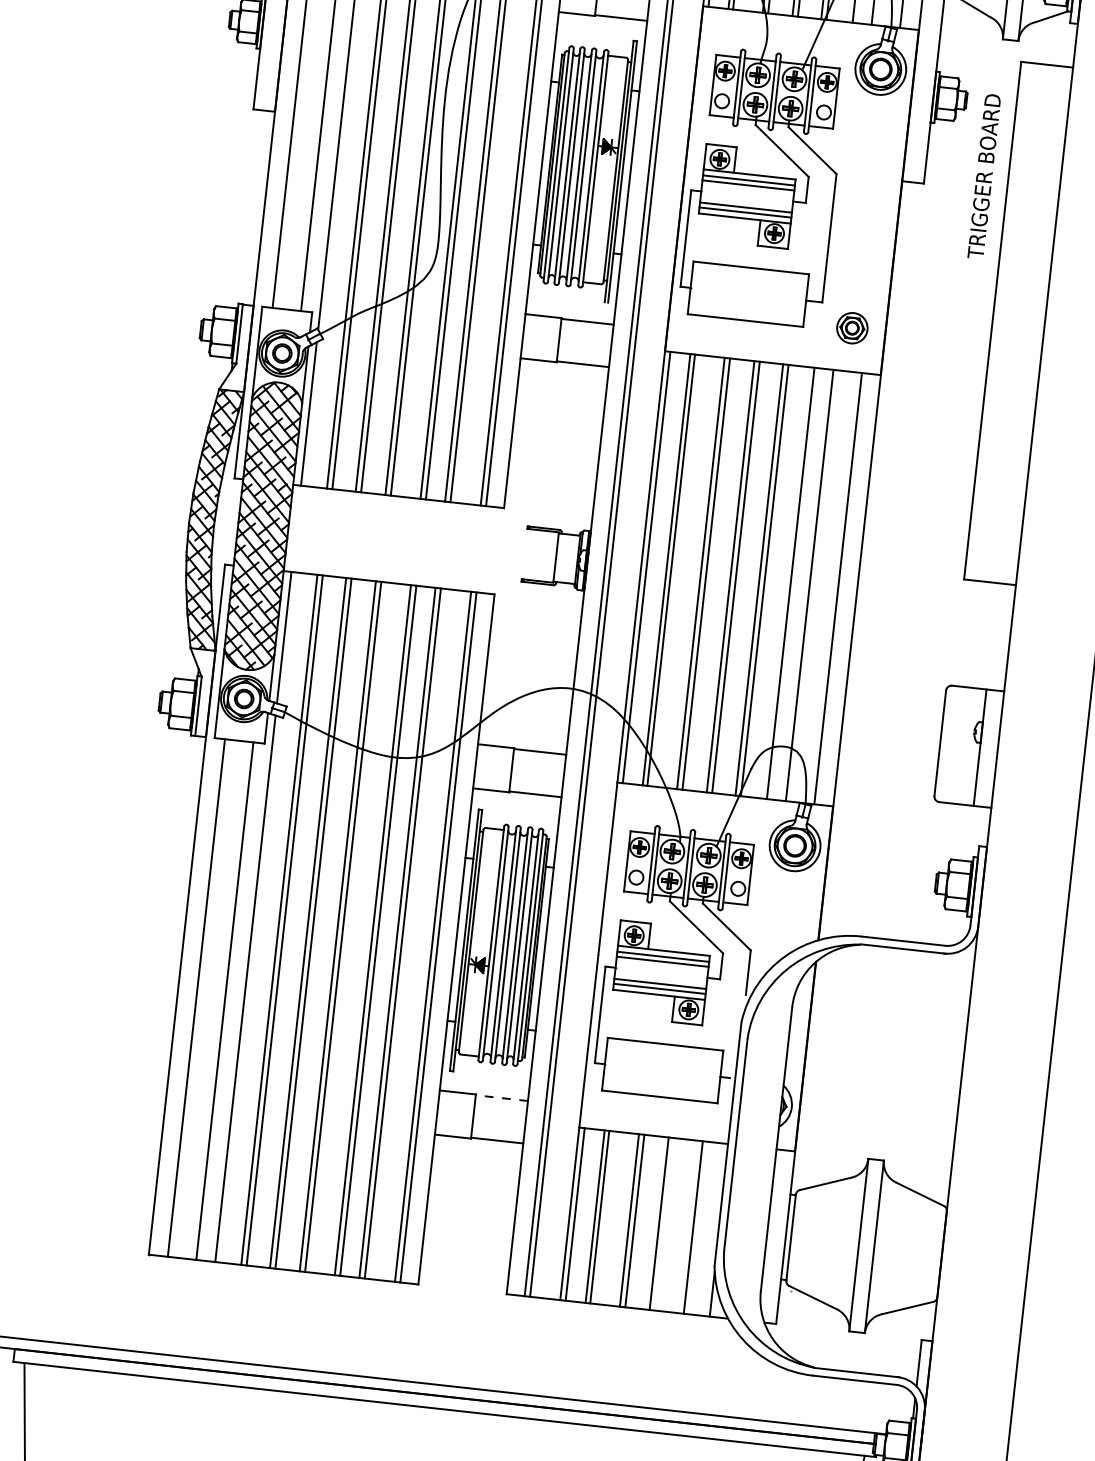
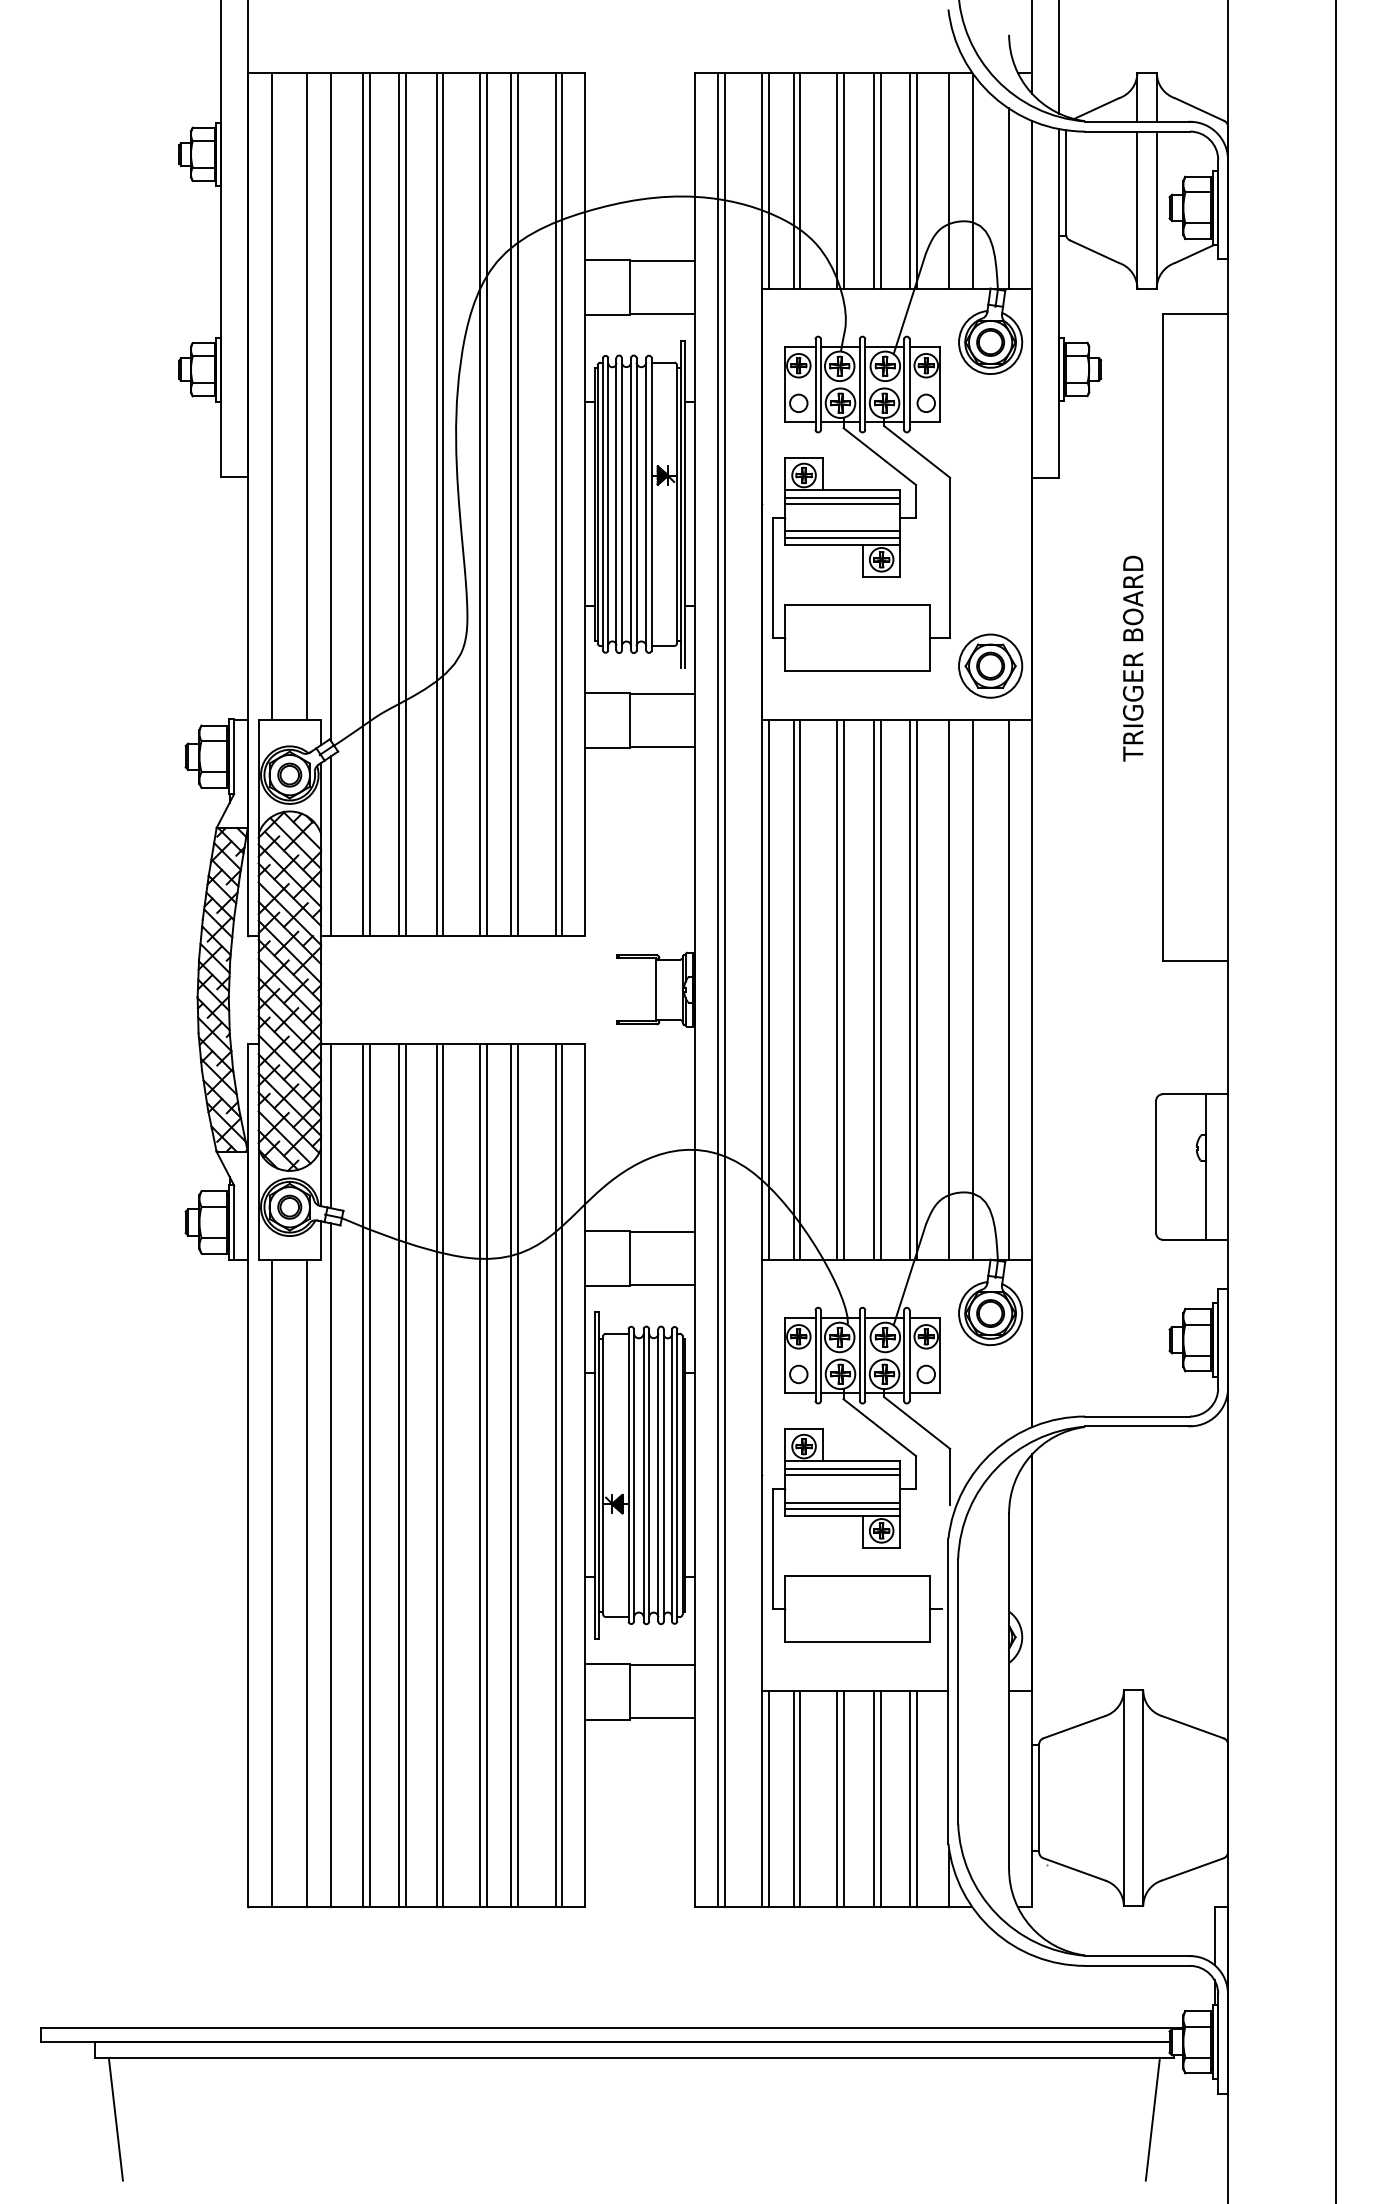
text: (984, 176) -> (1133, 658), moved
part: (852, 327) -> (990, 665), size x1.67
line: (501, 1098) -> (662, 1665), dashed -> solid
line: (664, 1224) -> (880, 1799), added
line: (688, 1227) -> (910, 1799), added

